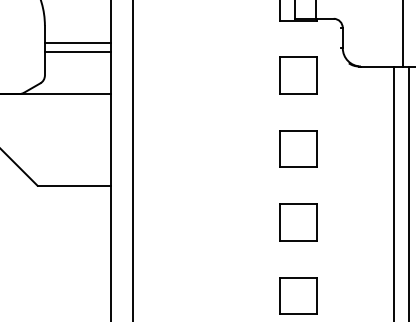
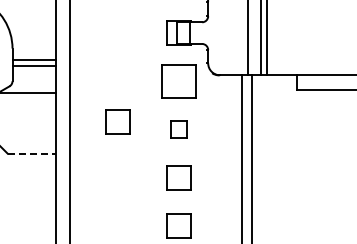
part: (297, 74) -> (178, 80), size x1.4
part: (204, 136) -> (117, 121), added
part: (297, 148) -> (178, 129), size x0.7
line: (75, 185) -> (32, 153), solid -> dashed

